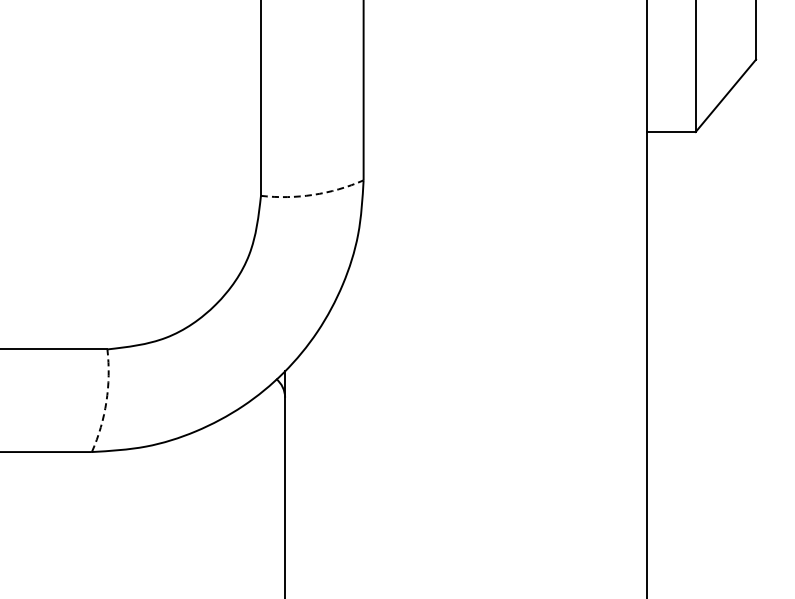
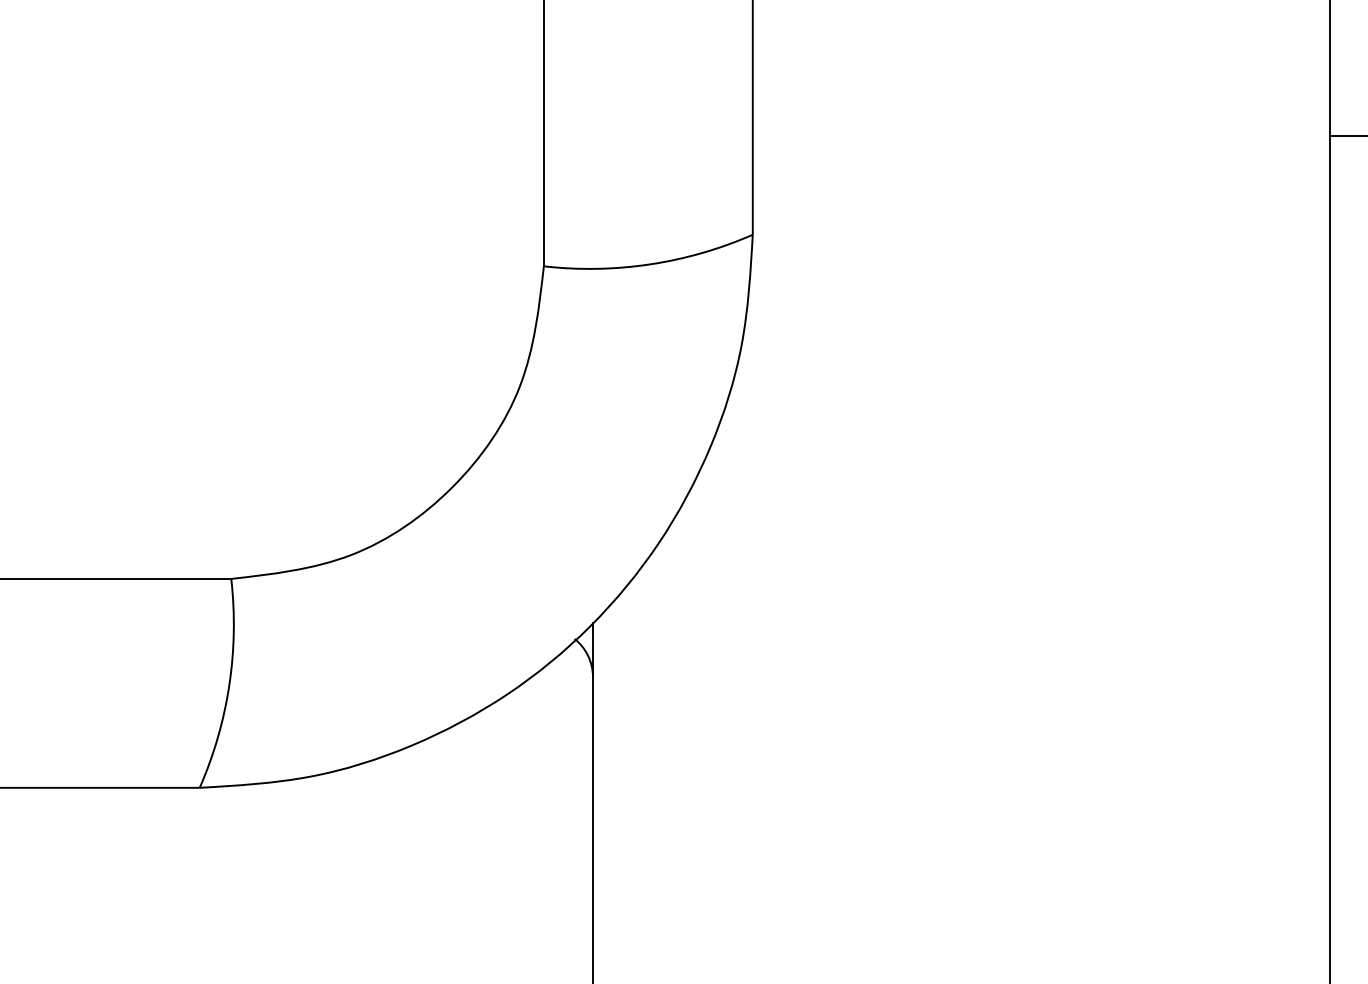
arc: (313, 194) -> (650, 263), dashed -> solid
arc: (106, 401) -> (229, 684), dashed -> solid

